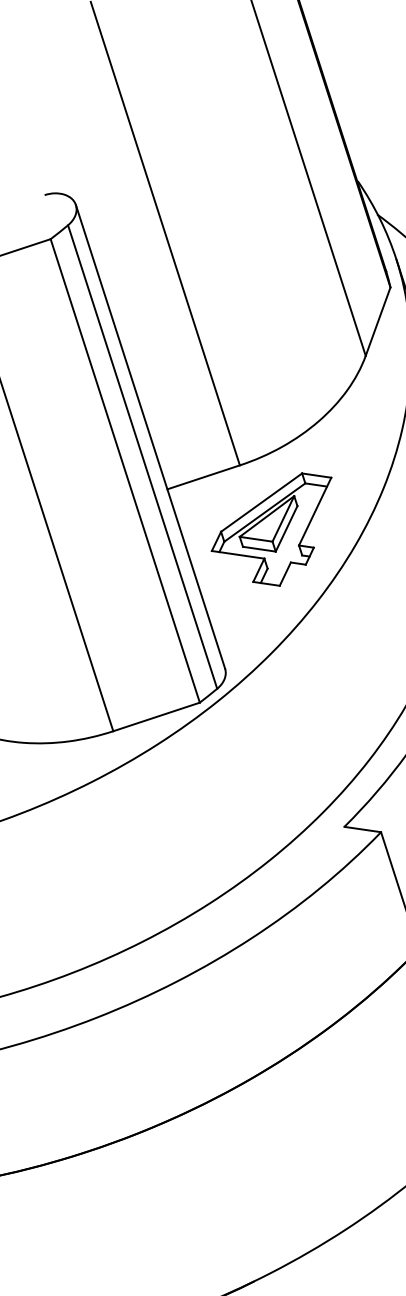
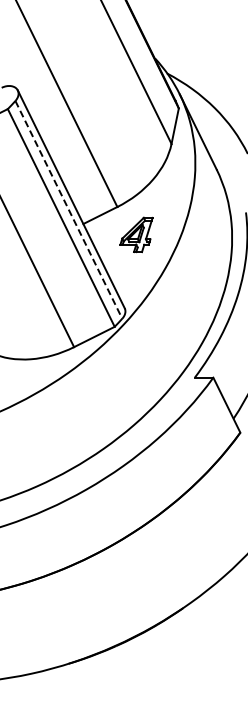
line: (143, 458) -> (69, 210), solid -> dashed
part: (269, 525) -> (136, 234), size x0.6

